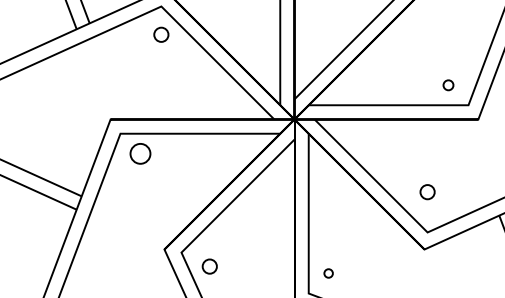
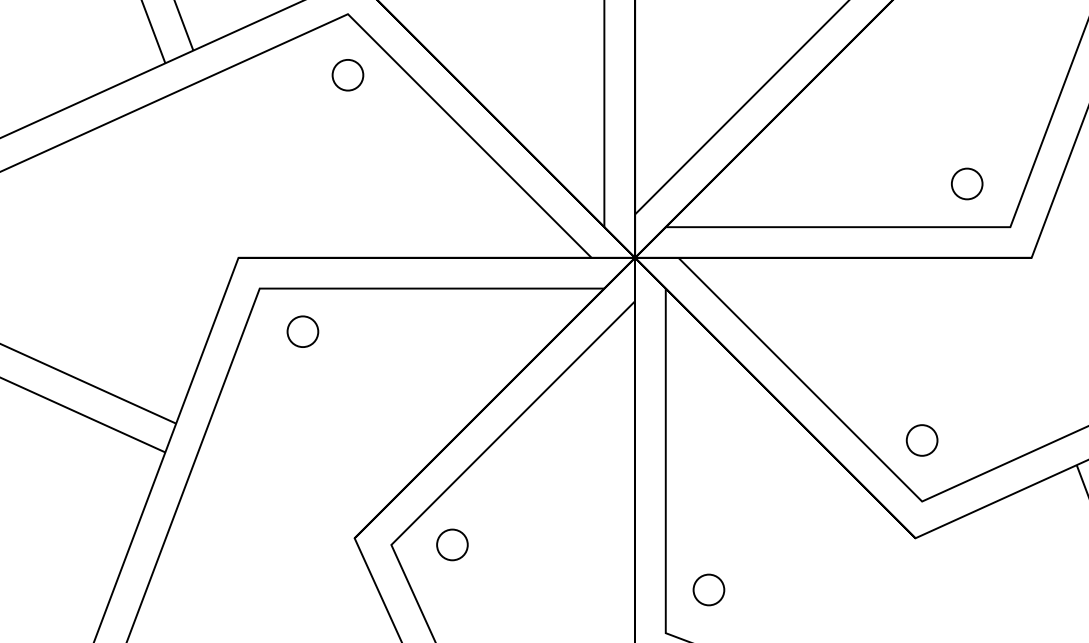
circle: (448, 85) -> (967, 184), size x1.43
circle: (140, 153) -> (302, 331), size x0.71
circle: (427, 192) -> (921, 441), moved
circle: (209, 266) -> (451, 544), moved
circle: (328, 273) -> (708, 590), size x1.67

